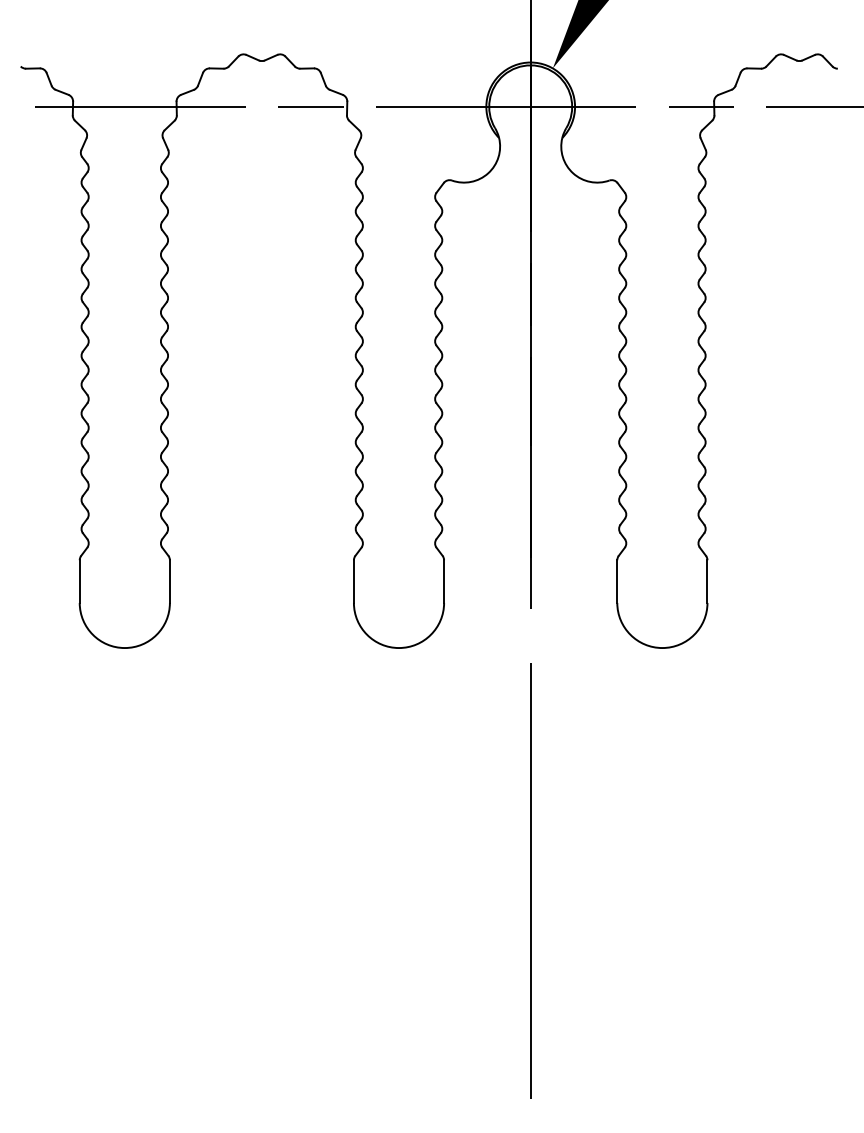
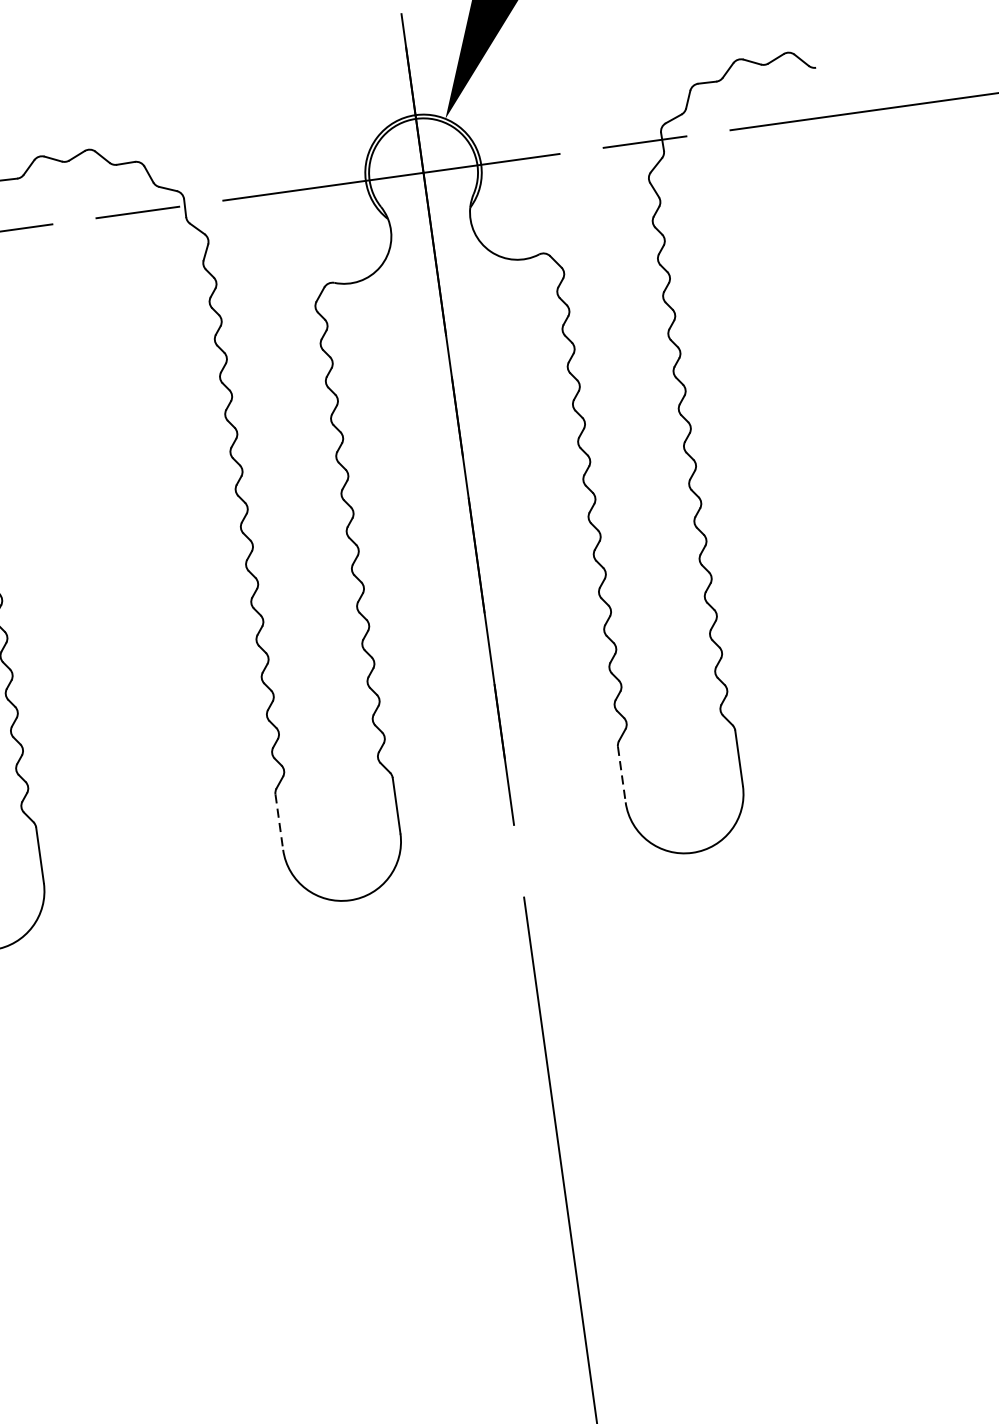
line: (353, 582) -> (278, 823), solid -> dashed
line: (617, 582) -> (622, 775), solid -> dashed

